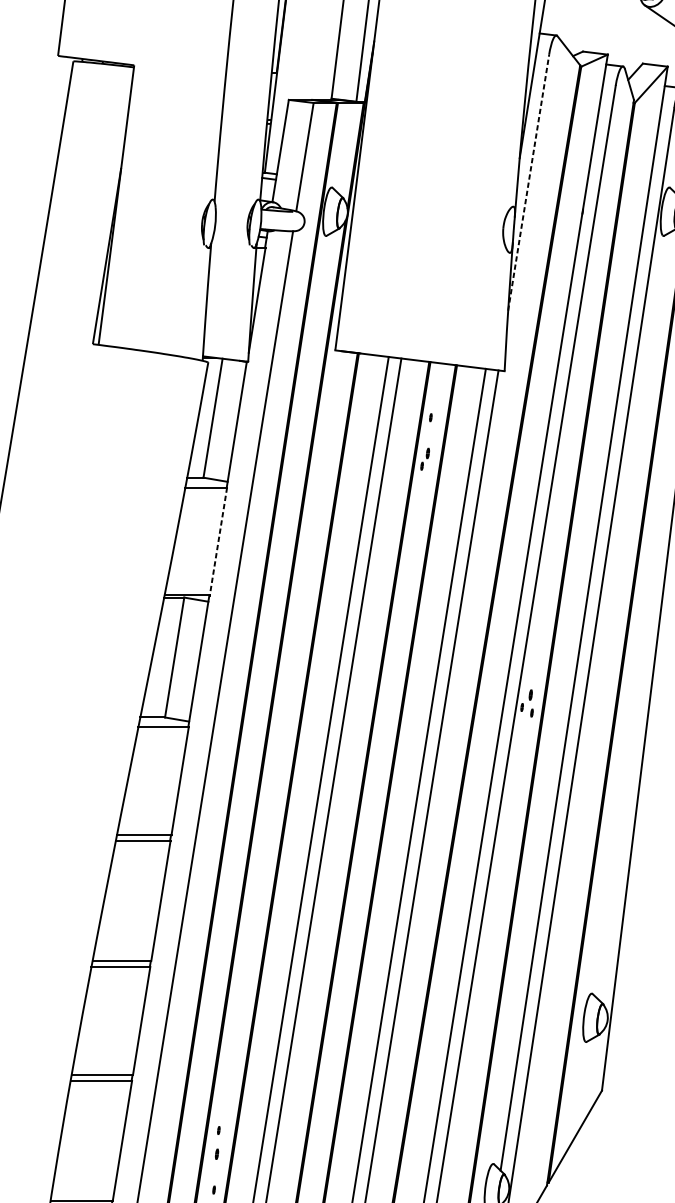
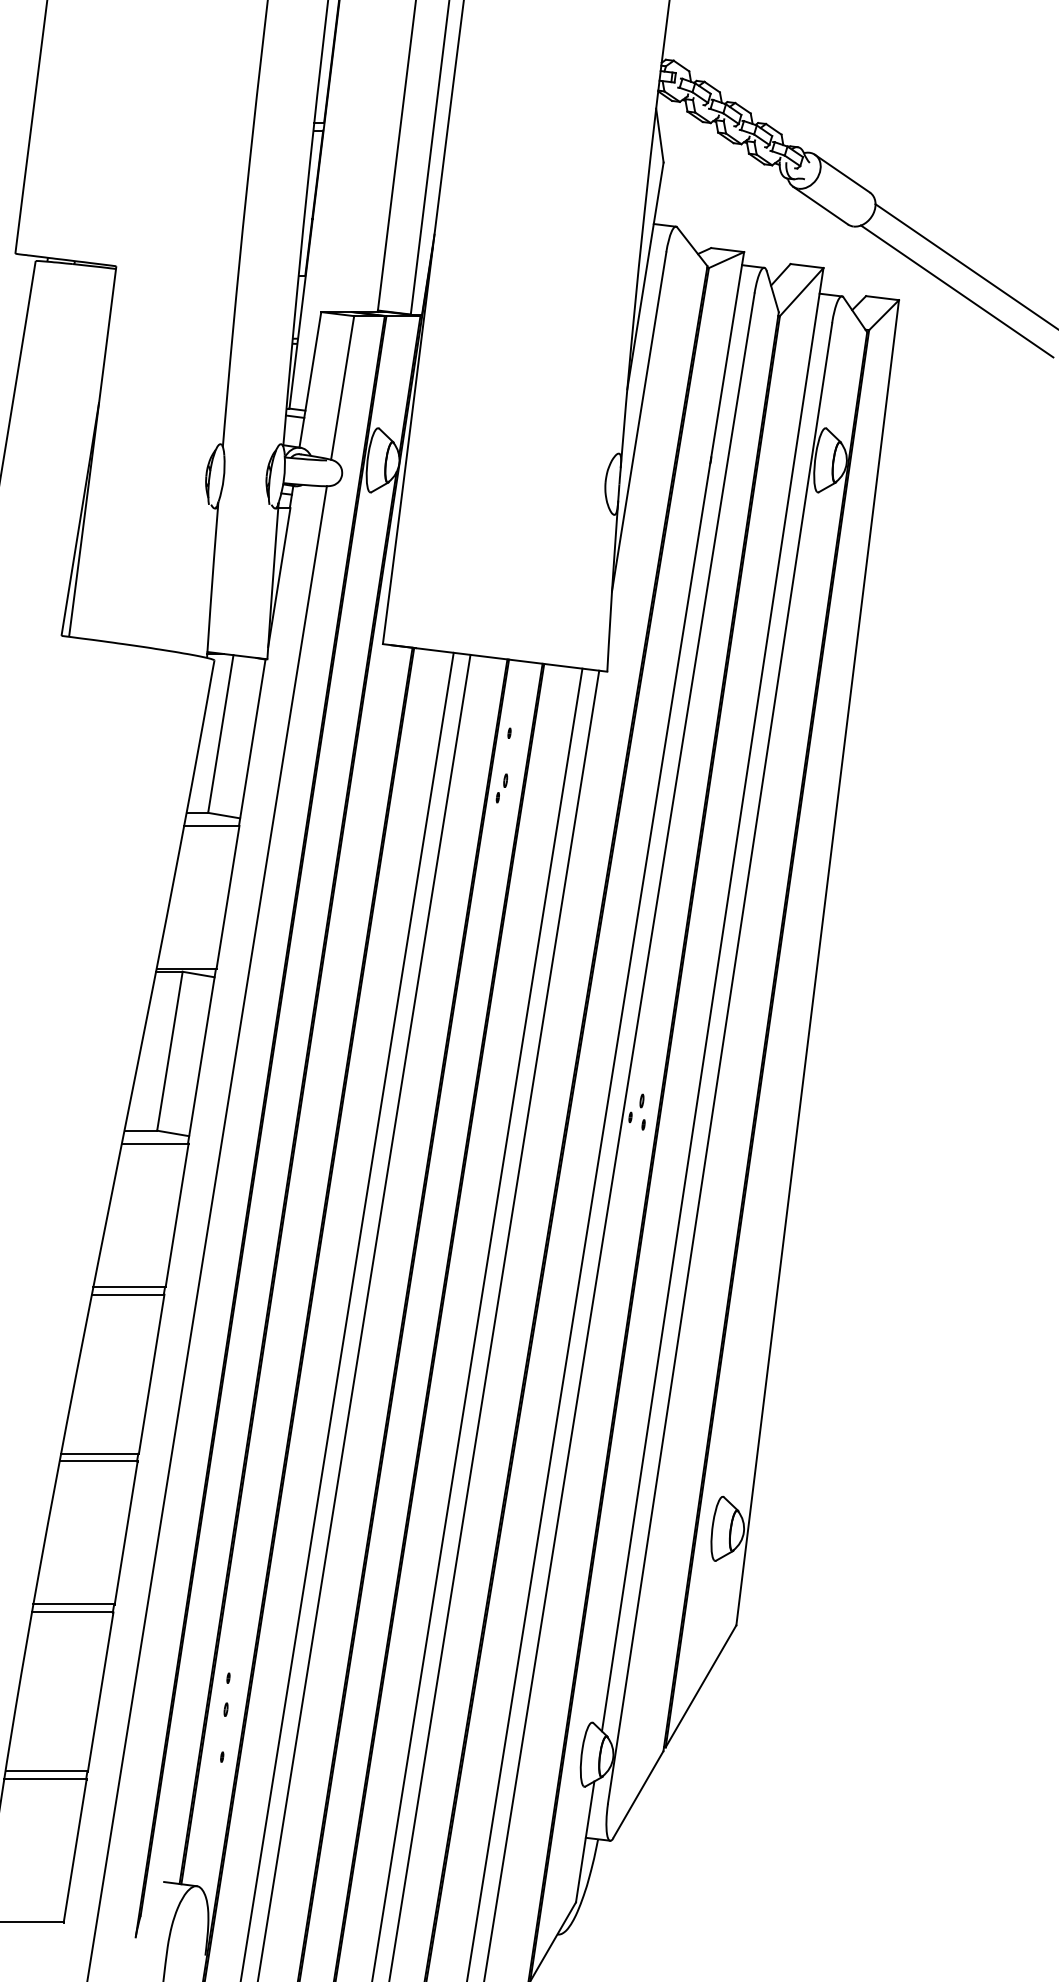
line: (528, 182) -> (639, 421), dashed -> solid
line: (218, 541) -> (227, 897), dashed -> solid

